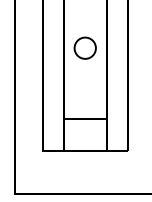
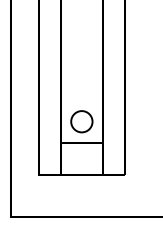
circle: (84, 48) -> (81, 121), moved

